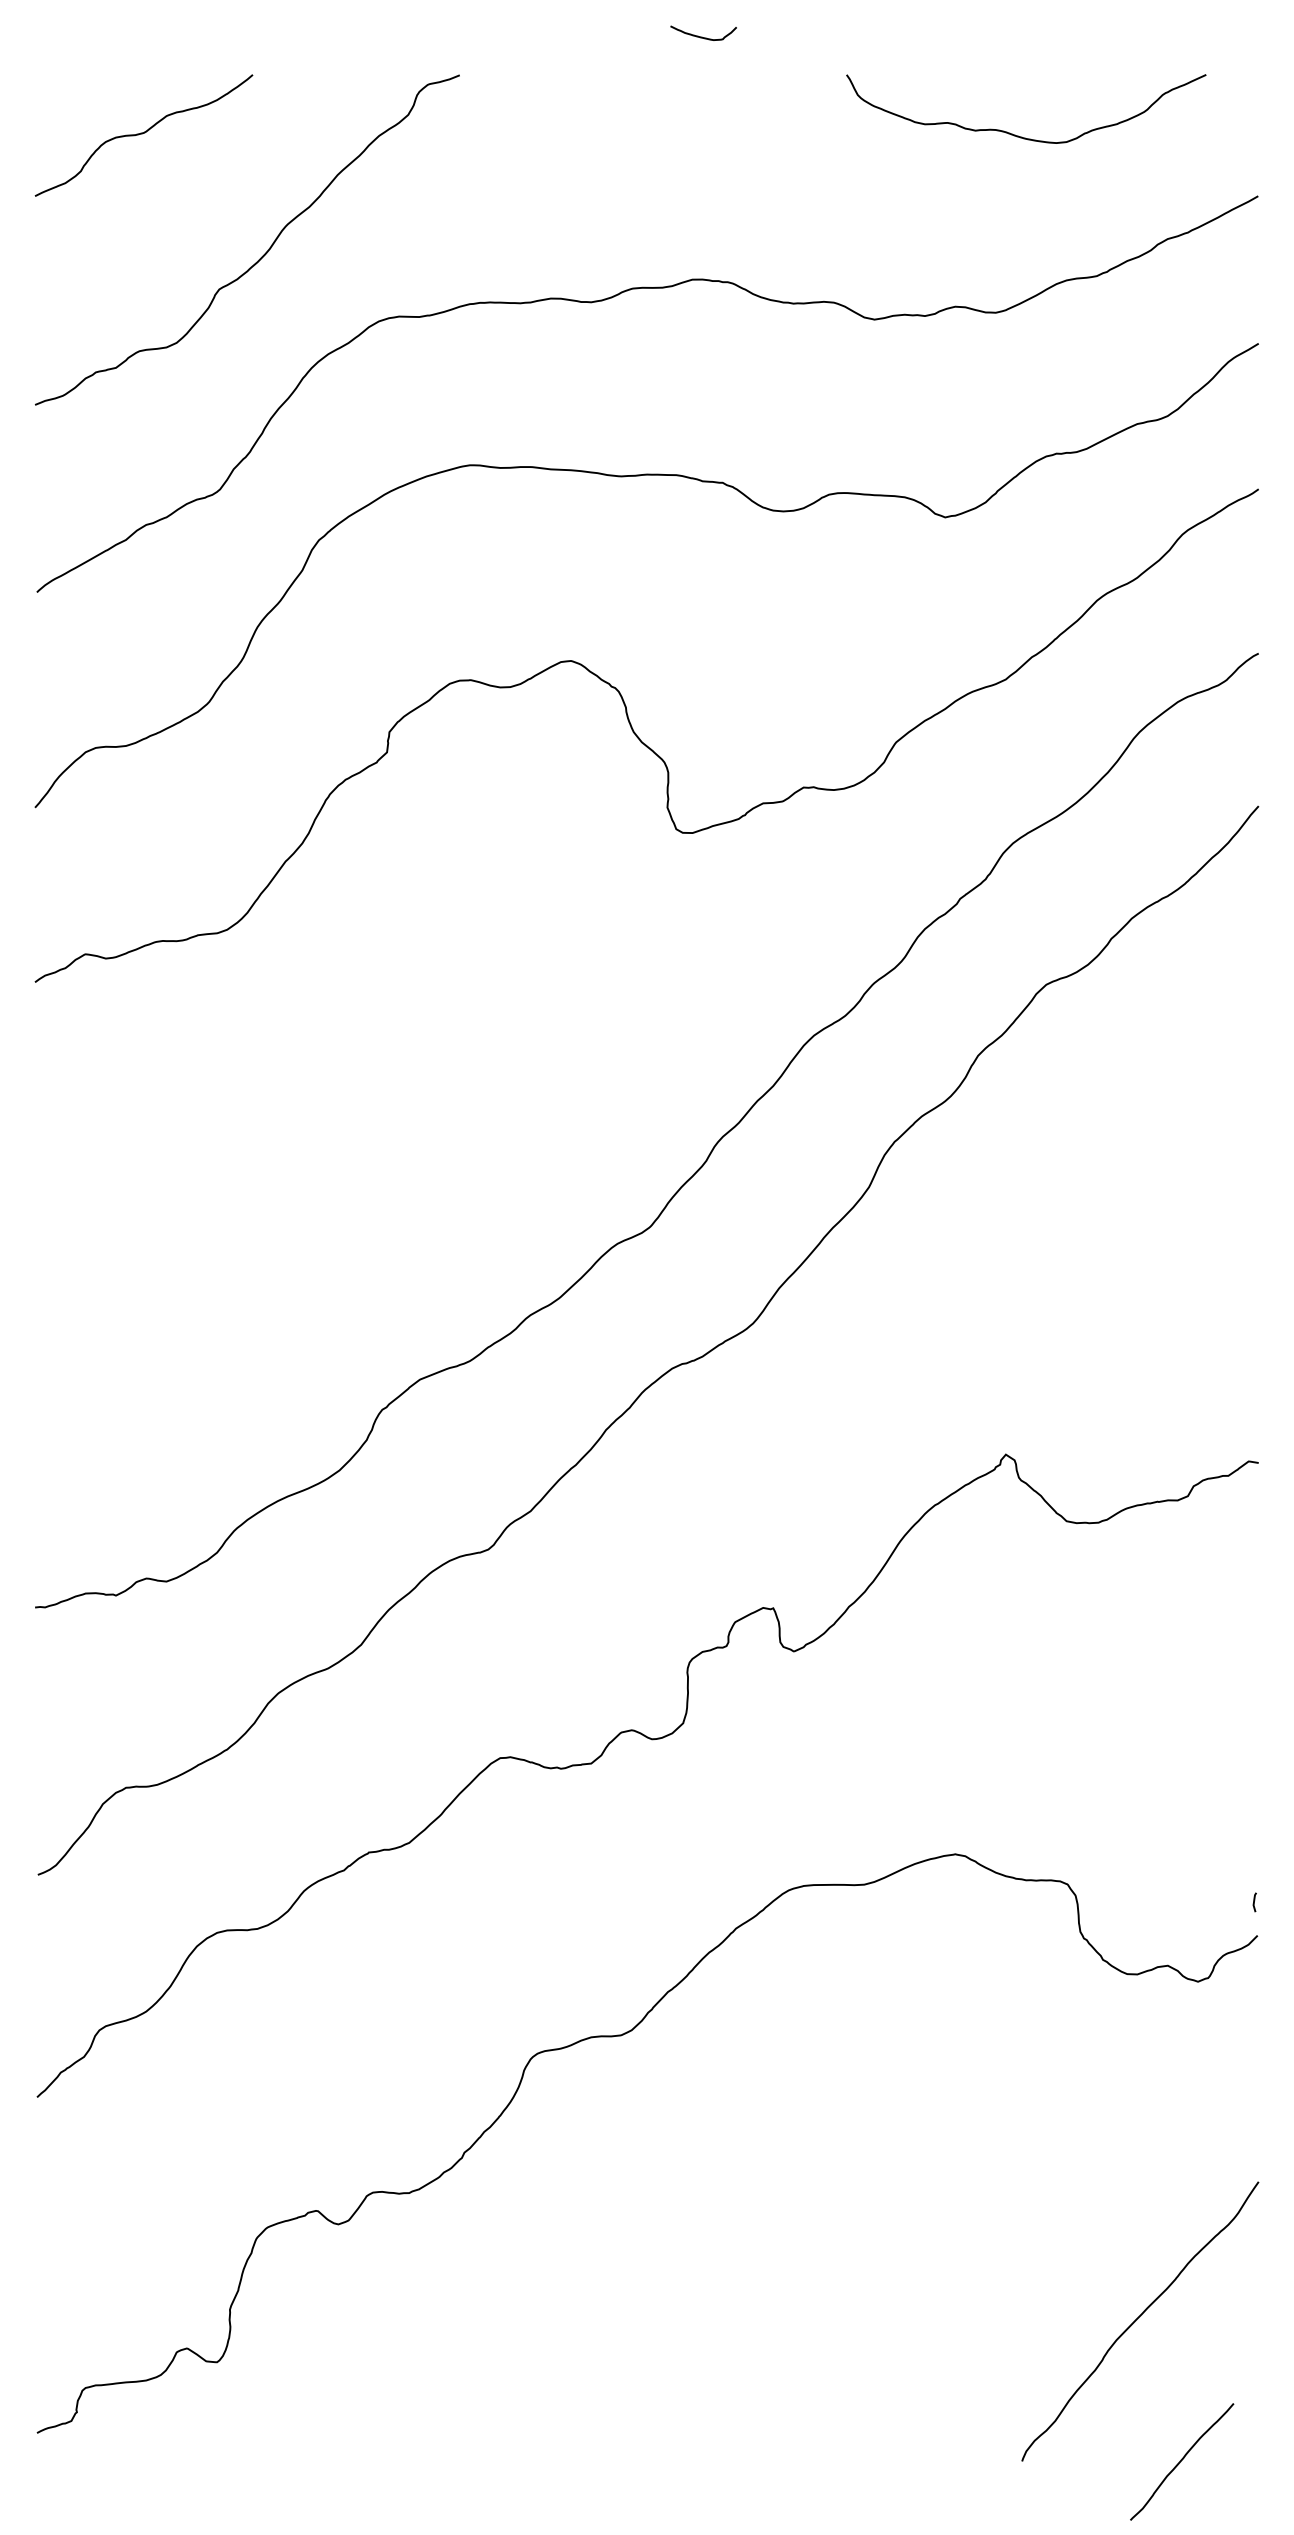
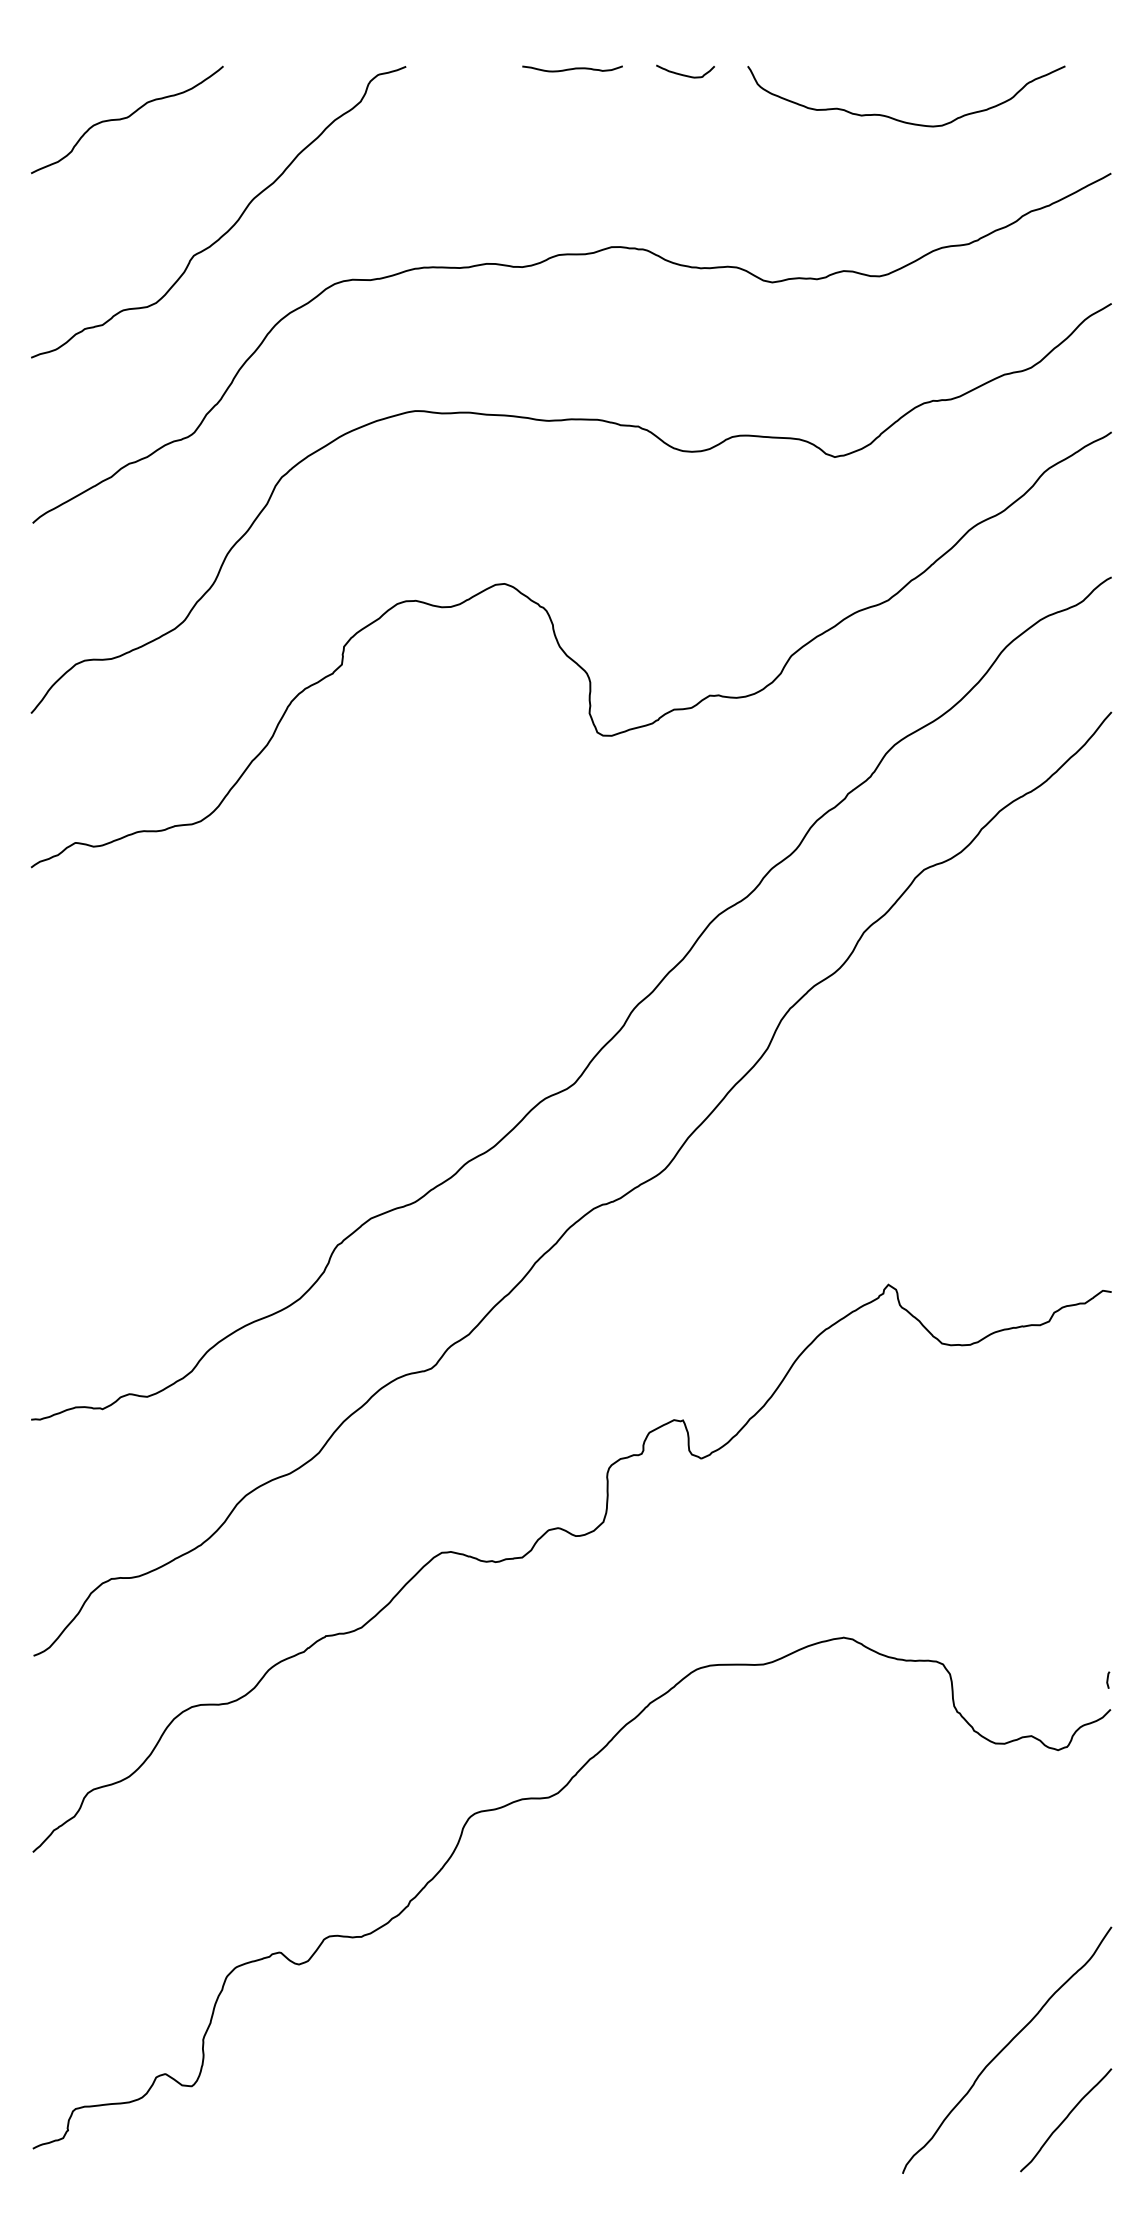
curve: (703, 36) -> (685, 74), moved
curve: (648, 77) -> (572, 68), added
curve: (1182, 2461) -> (1066, 2119), moved

